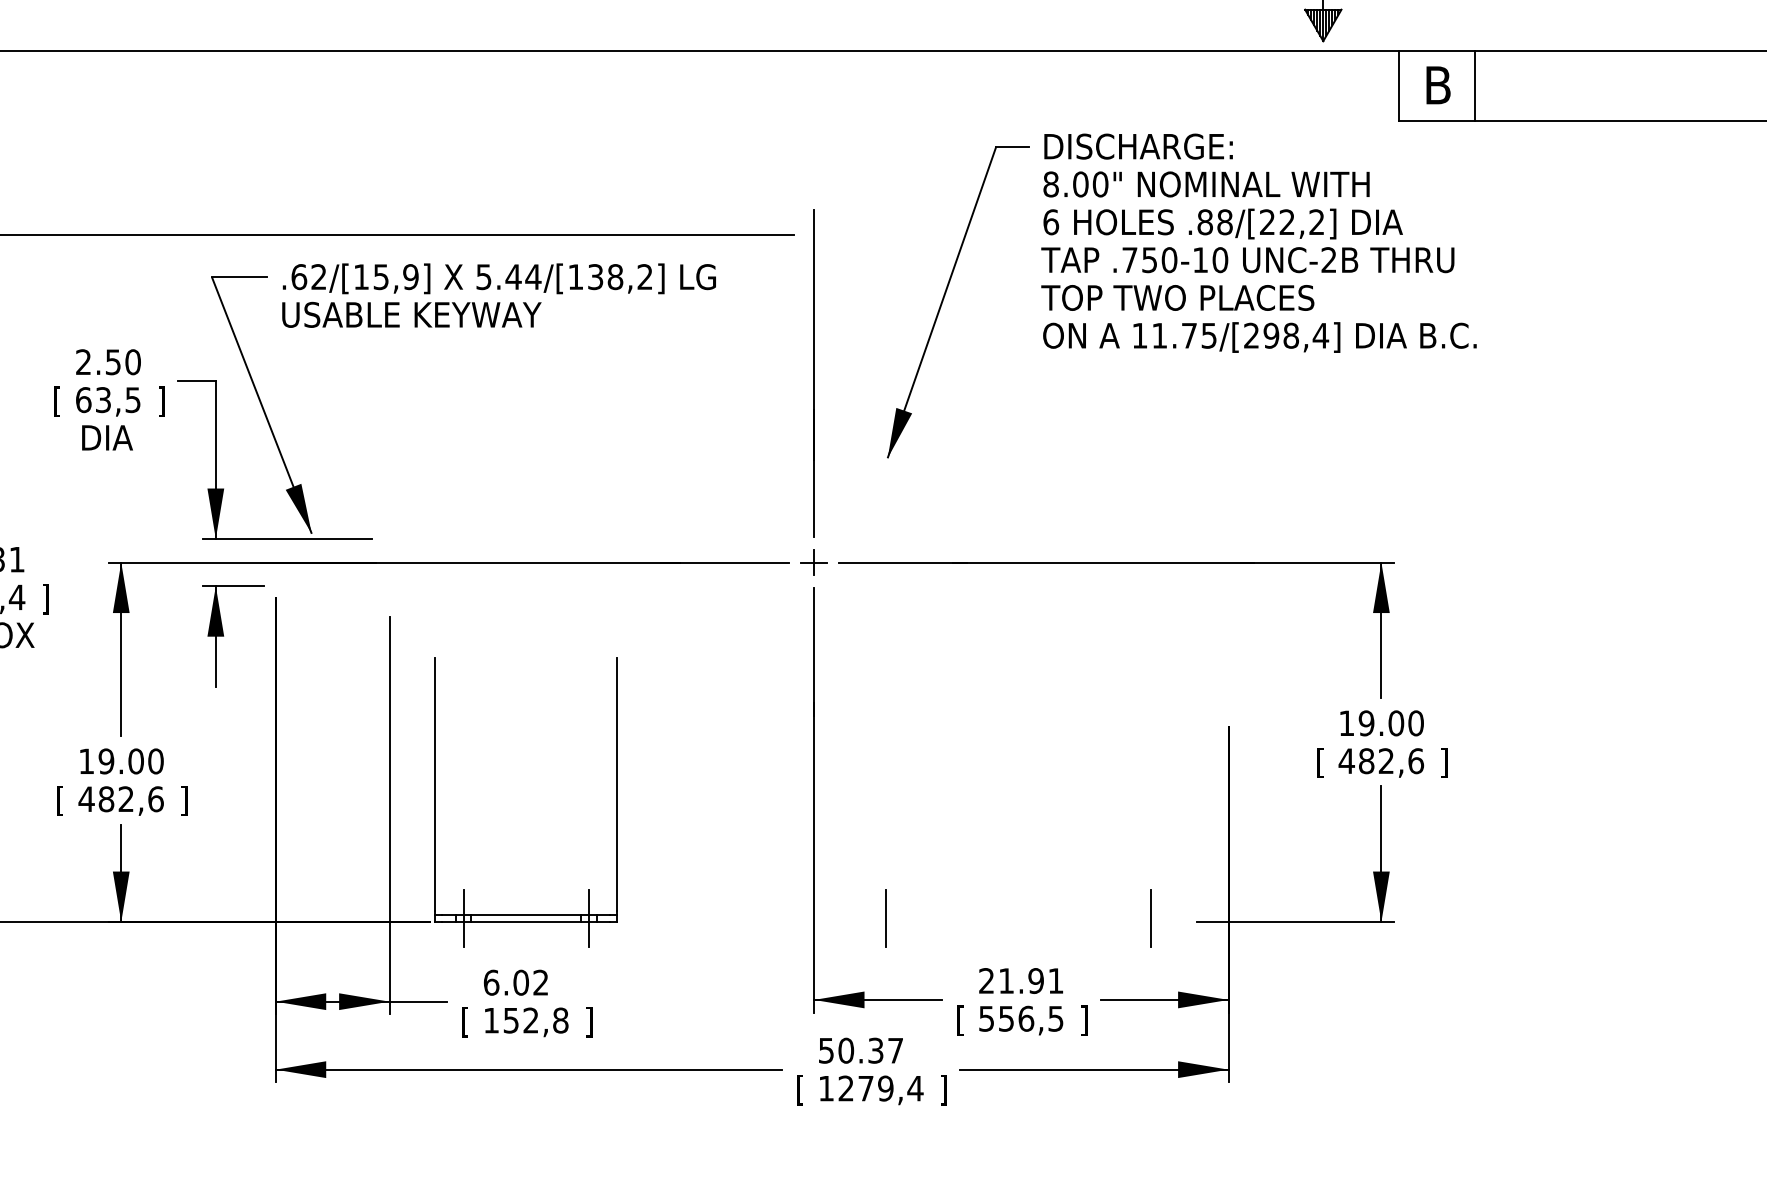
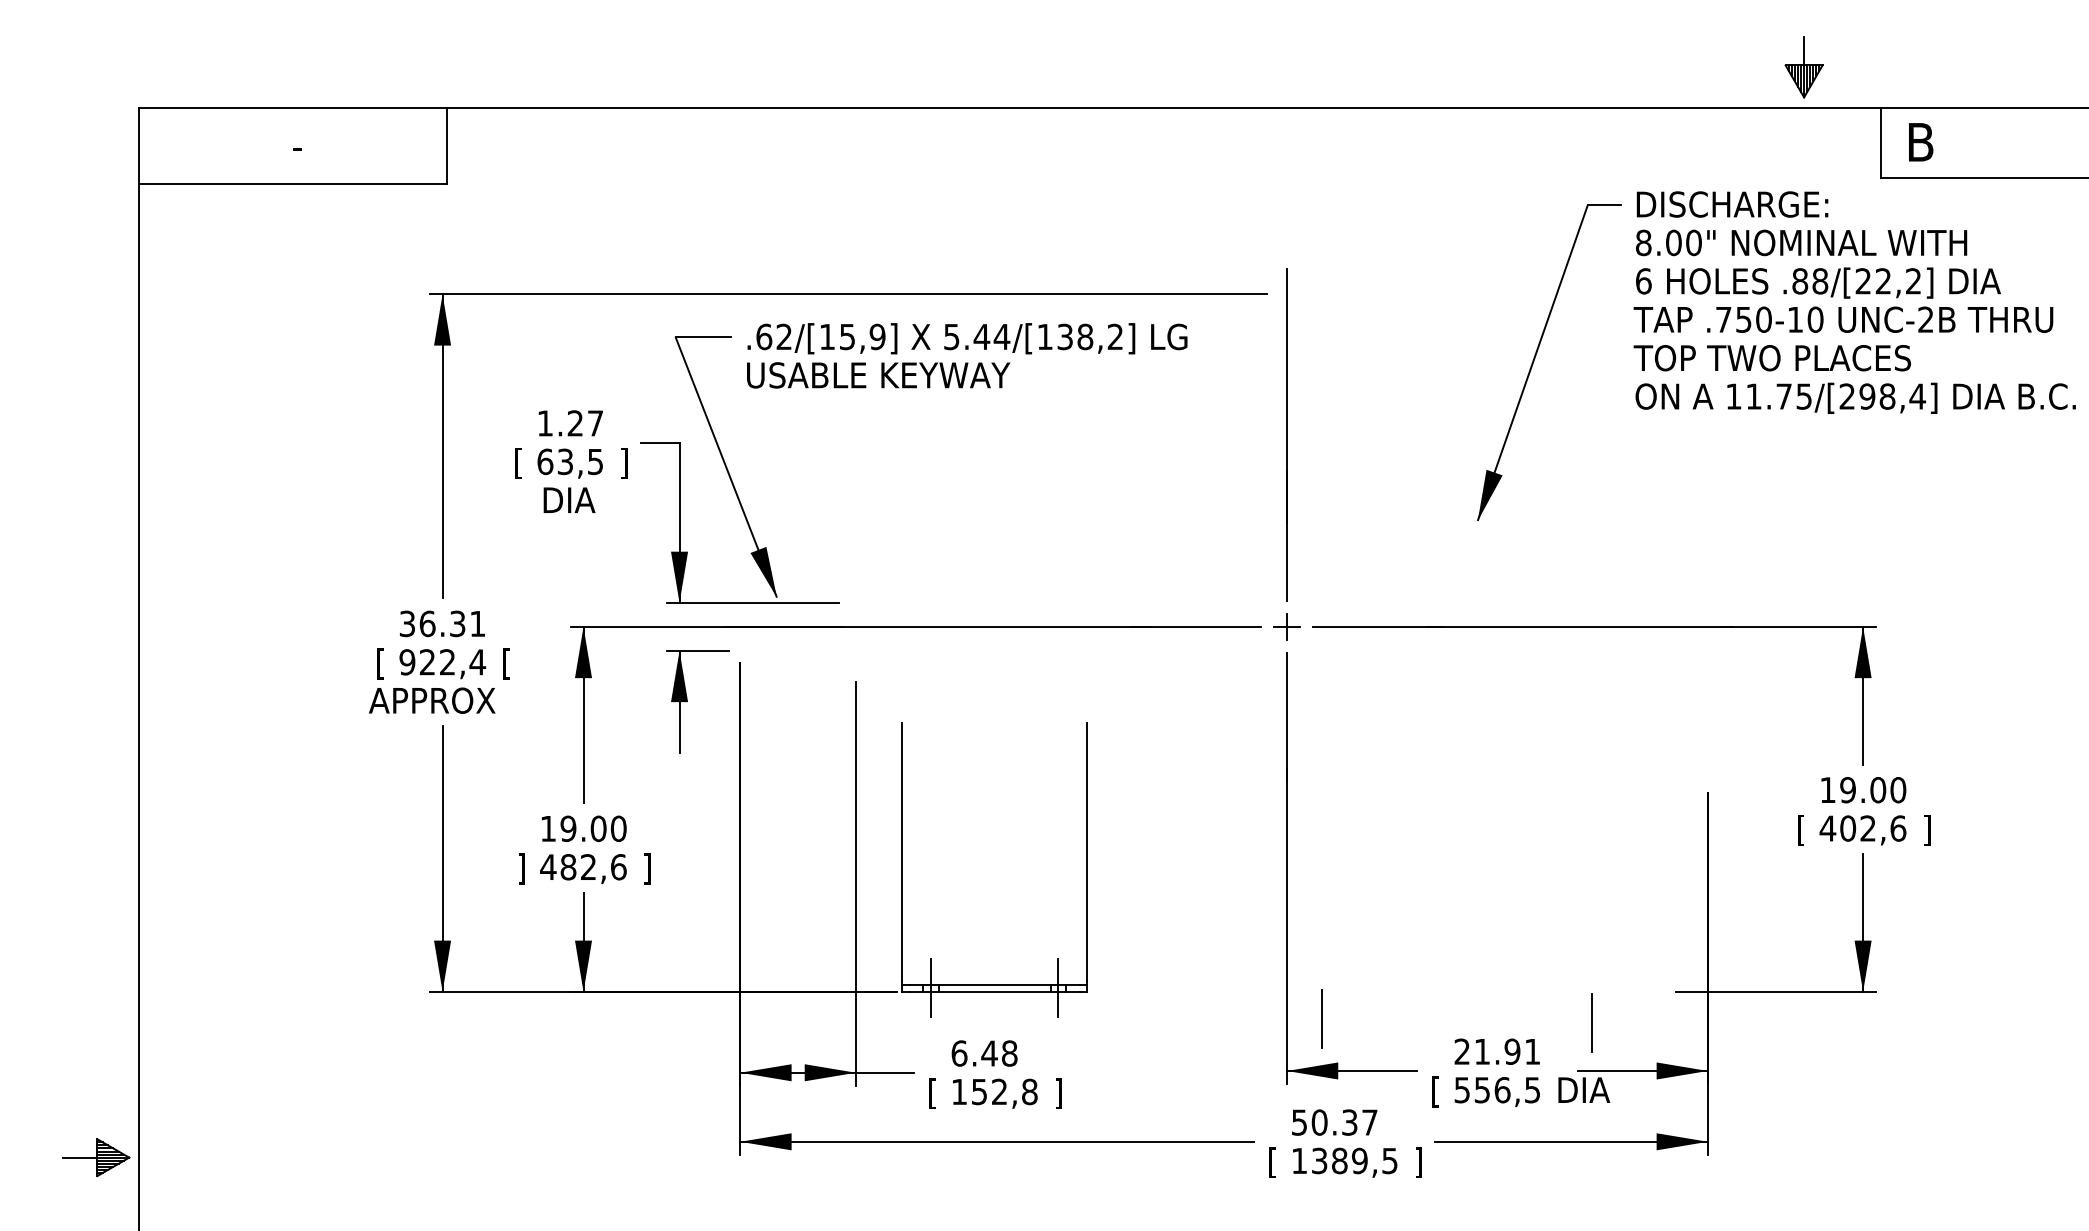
line: (1474, 85) -> (1957, 142), removed
part: (1181, 296) -> (1776, 356), moved
text: (108, 362) -> (570, 423), 2.50 -> 1.27
text: (45, 598) -> (506, 663), ] -> [
text: (1367, 761) -> (1848, 828), 482,6 -> 402,6
text: (60, 800) -> (521, 868), [ -> ]
line: (885, 917) -> (1321, 1018), moved
line: (1150, 917) -> (1591, 1022), moved
text: (530, 982) -> (999, 1053), 6.02 -> 6.48
text: (1107, 1020) -> (1584, 1091), ] -> DIA
text: (881, 1088) -> (1355, 1160), 1279,4 -> 1389,5

